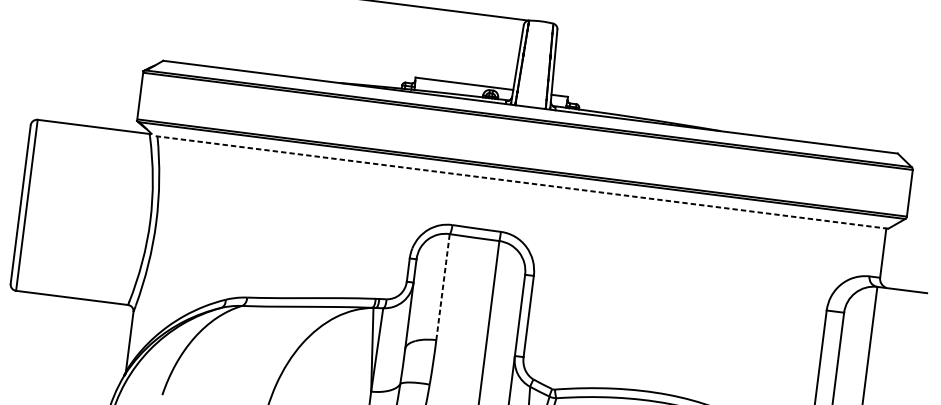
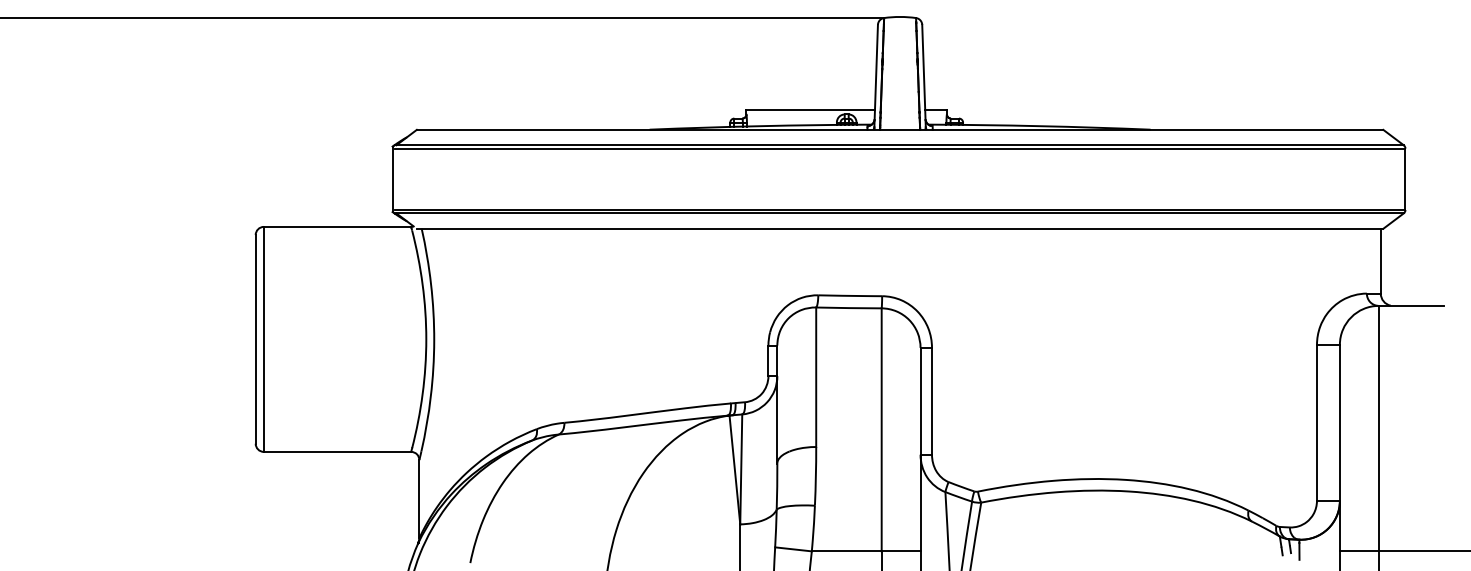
line: (520, 182) -> (899, 228), dashed -> solid
line: (443, 287) -> (816, 377), dashed -> solid

